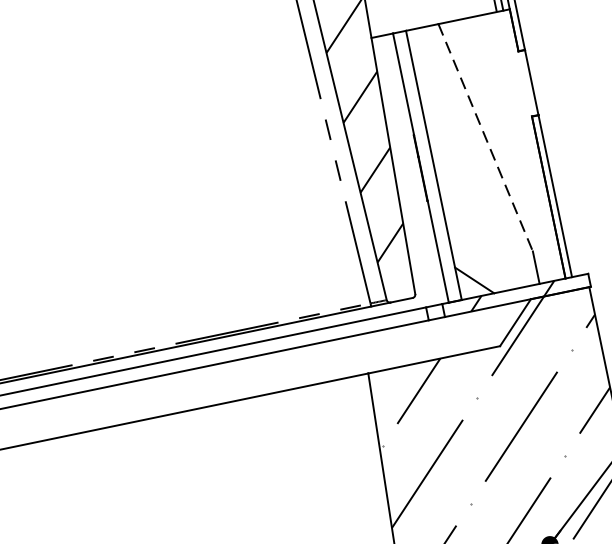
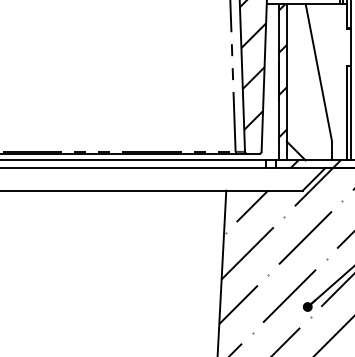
line: (485, 139) -> (318, 73), dashed -> solid
hatch: (422, 146) -> (282, 70), added

